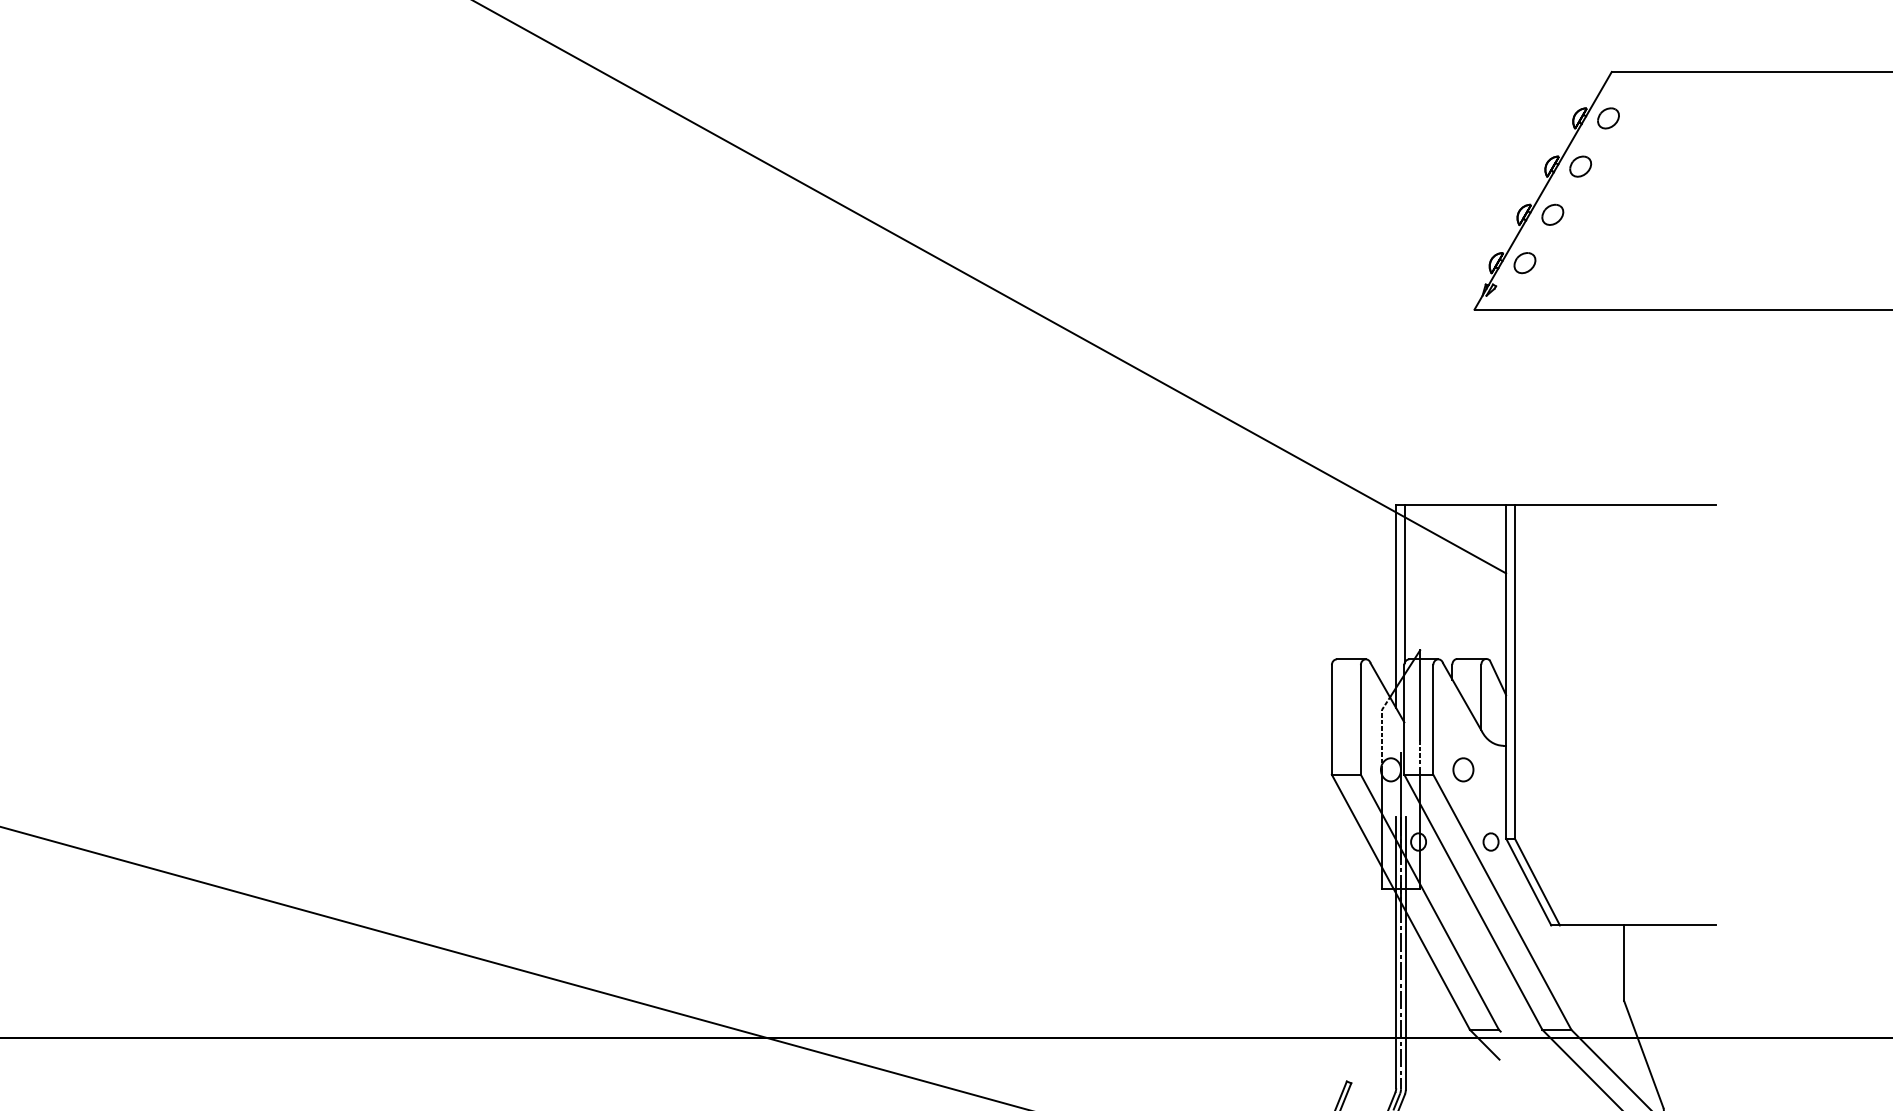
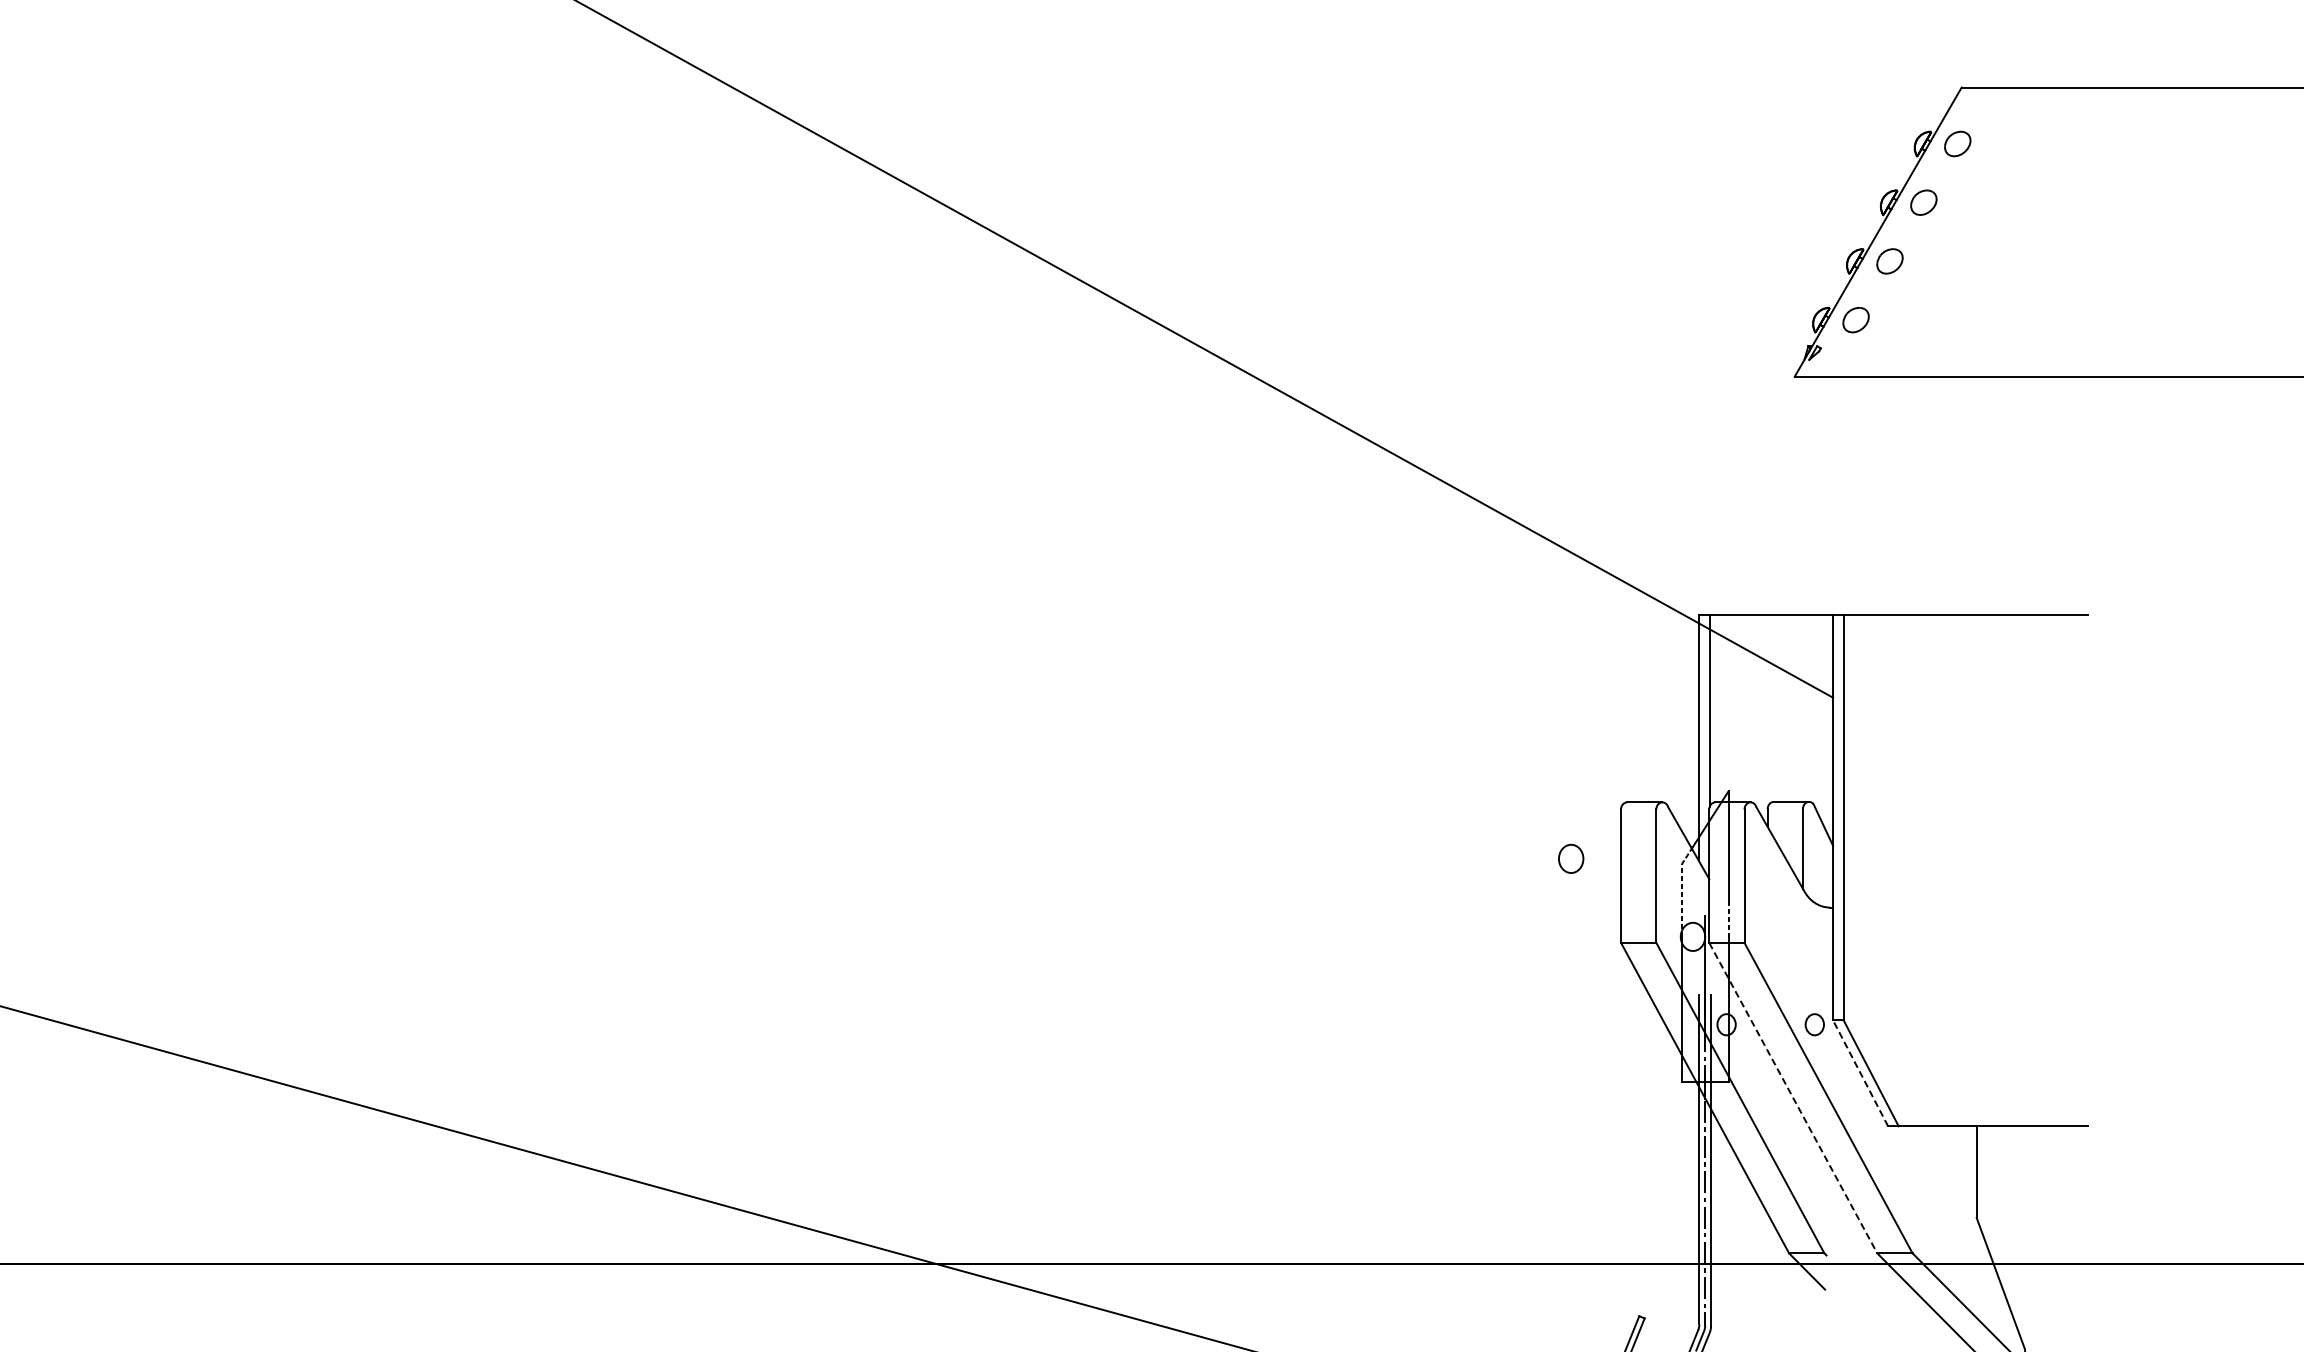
part: (1463, 769) -> (1571, 858), moved
line: (1528, 882) -> (1860, 1073), solid -> dashed
line: (1473, 902) -> (1793, 1098), solid -> dashed

